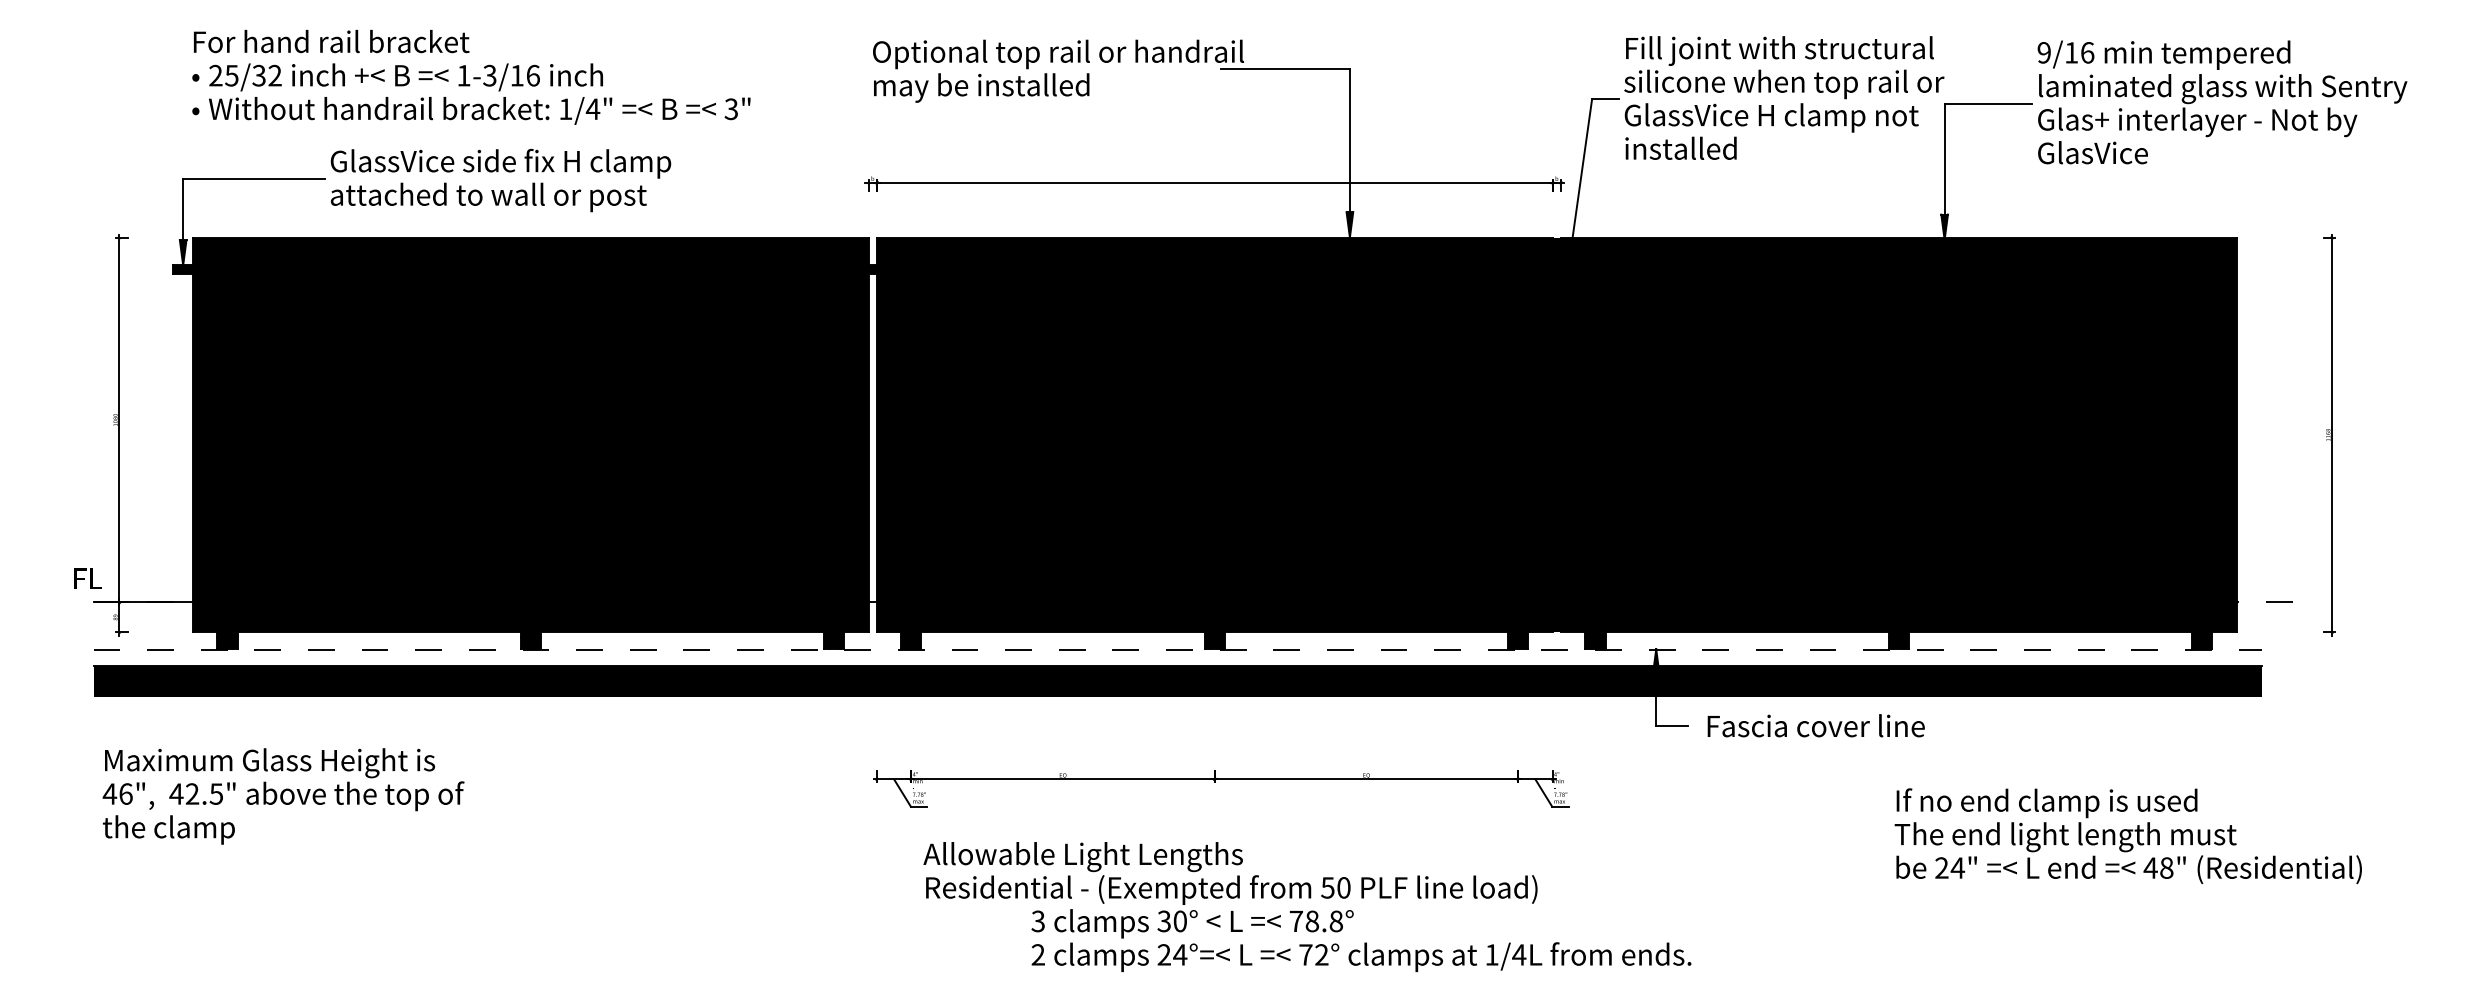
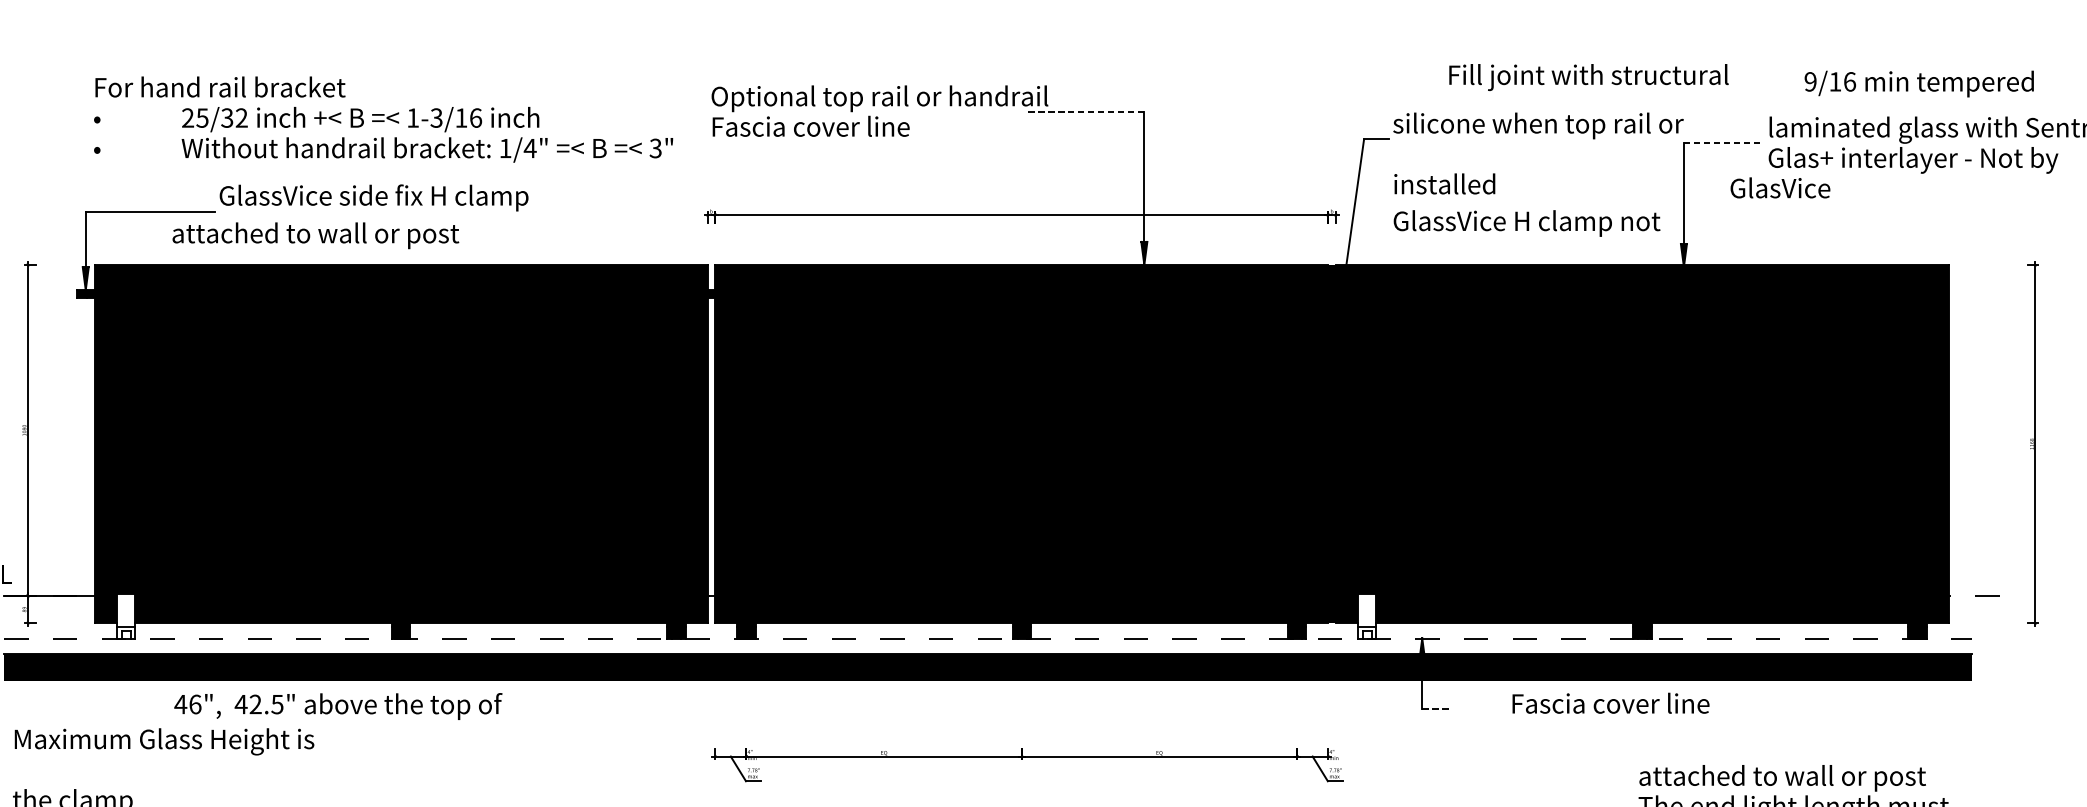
text: (1779, 50) -> (1588, 77), moved
text: (2163, 54) -> (1918, 83), moved
line: (1284, 69) -> (1084, 112), solid -> dashed
text: (982, 87) -> (810, 128), may be installed -> Fascia cover line
text: (479, 93) -> (427, 134), moved
line: (1988, 103) -> (1723, 143), solid -> dashed
text: (1771, 117) -> (1526, 223), moved
text: (2092, 152) -> (1779, 187), moved
text: (488, 197) -> (315, 235), moved
fill: (227, 624) -> (125, 615), removed
fill: (1595, 624) -> (1367, 615), removed
text: (1815, 725) -> (1610, 703), moved
line: (1671, 726) -> (1436, 708), solid -> dashed
text: (283, 796) -> (338, 706), moved
text: (2053, 803) -> (1782, 778), If no end clamp is used -> attached to wall or post

